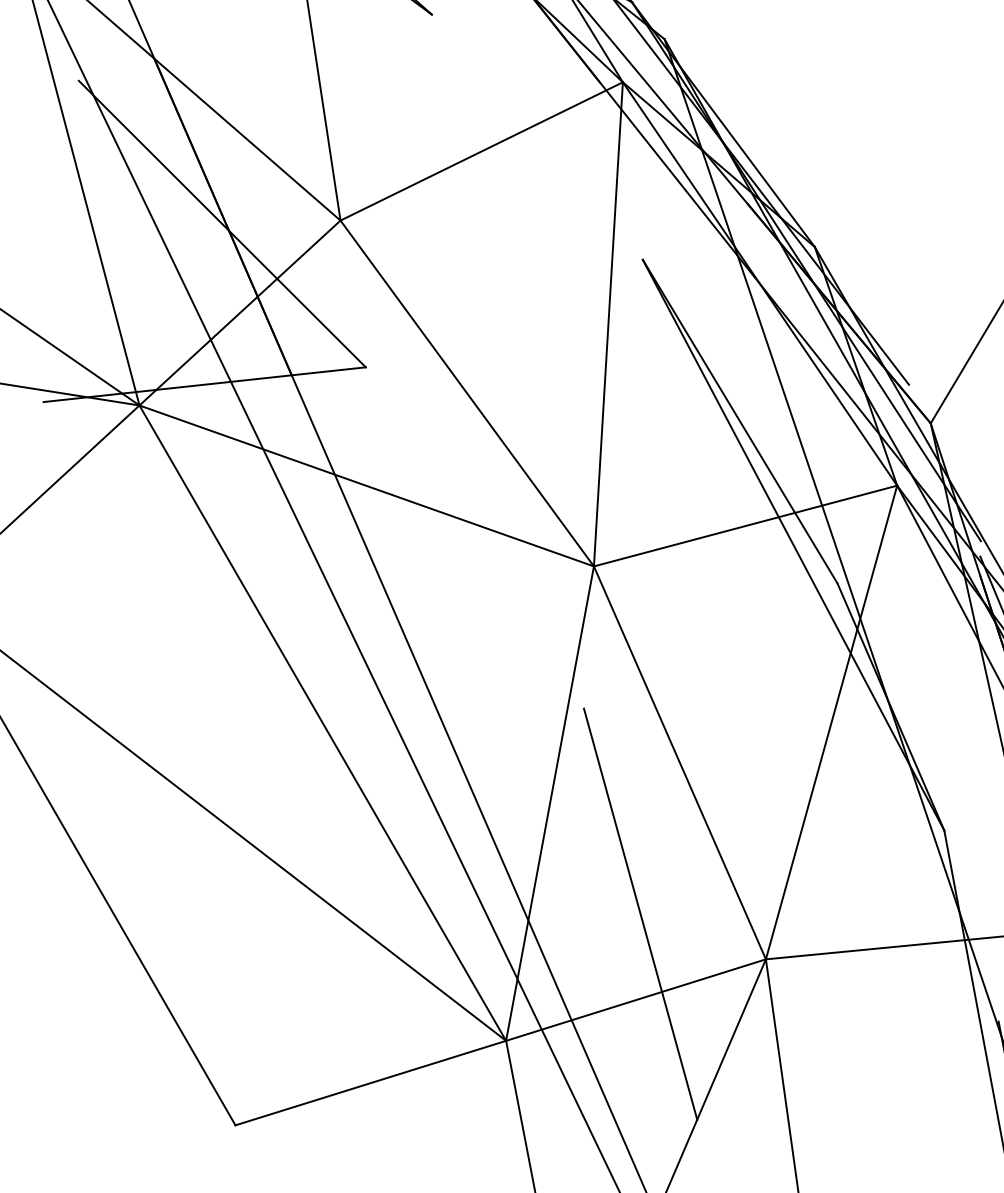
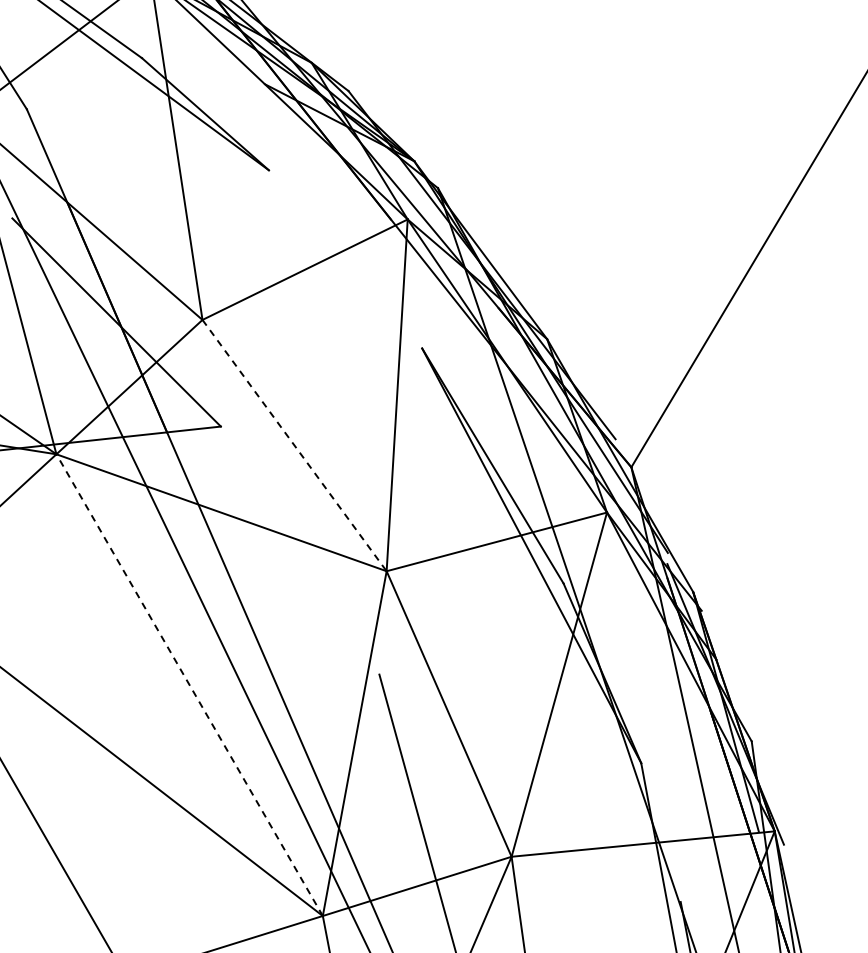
line: (467, 393) -> (294, 445), solid -> dashed
line: (322, 723) -> (189, 685), solid -> dashed

